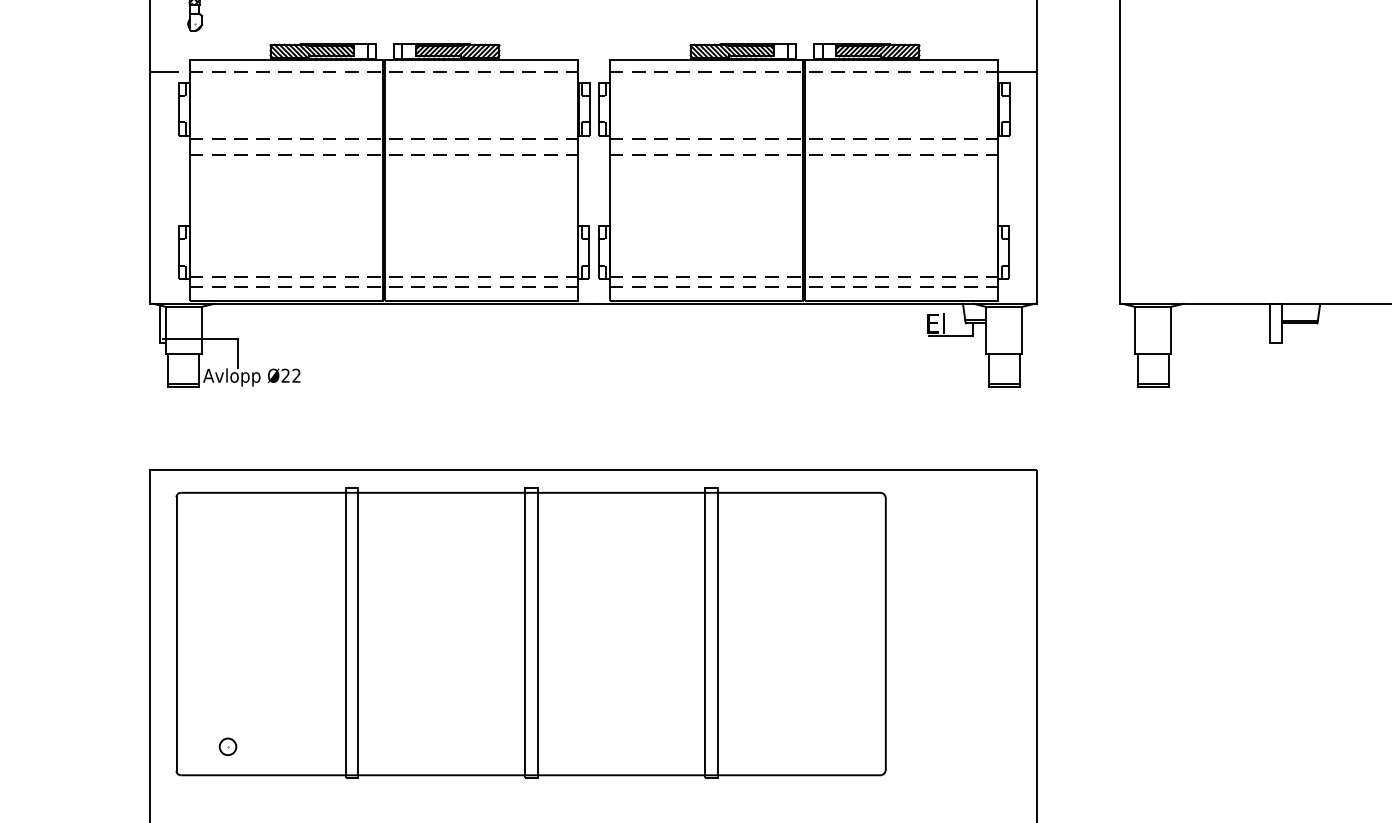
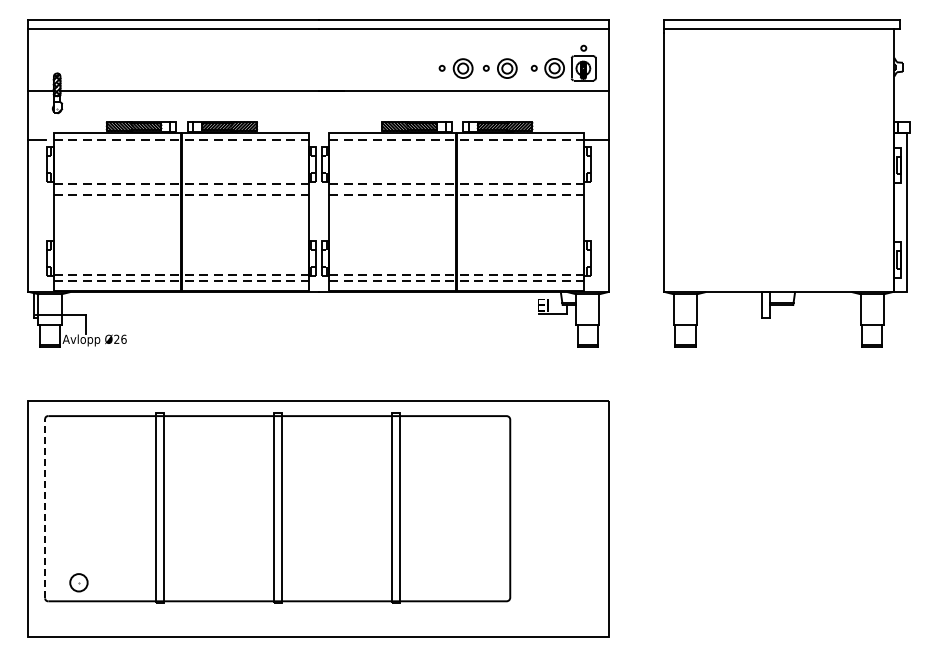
text: (295, 374) -> (123, 338), Ø22 -> Ø26
line: (176, 633) -> (45, 508), solid -> dashed
part: (227, 746) -> (78, 582), size x1.6

